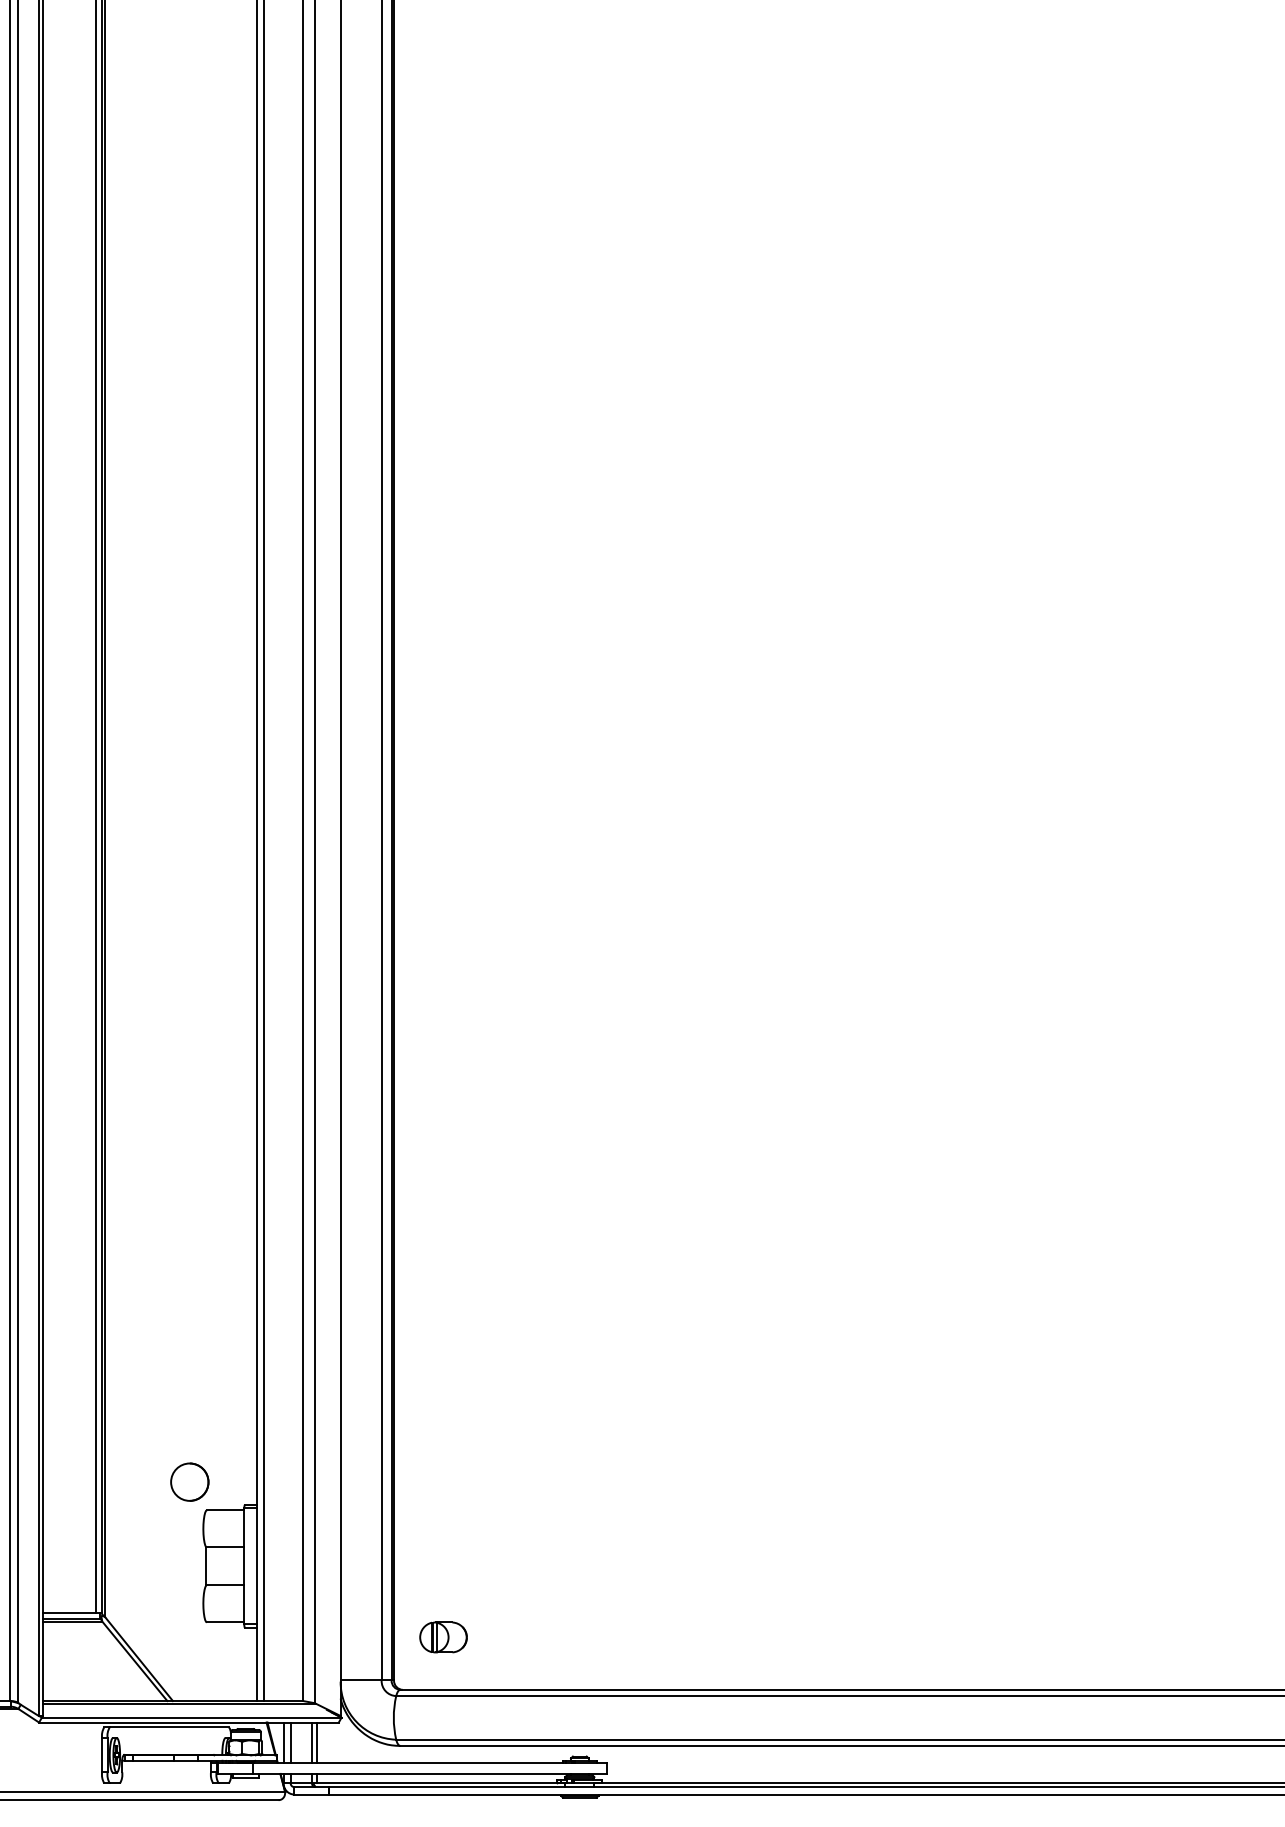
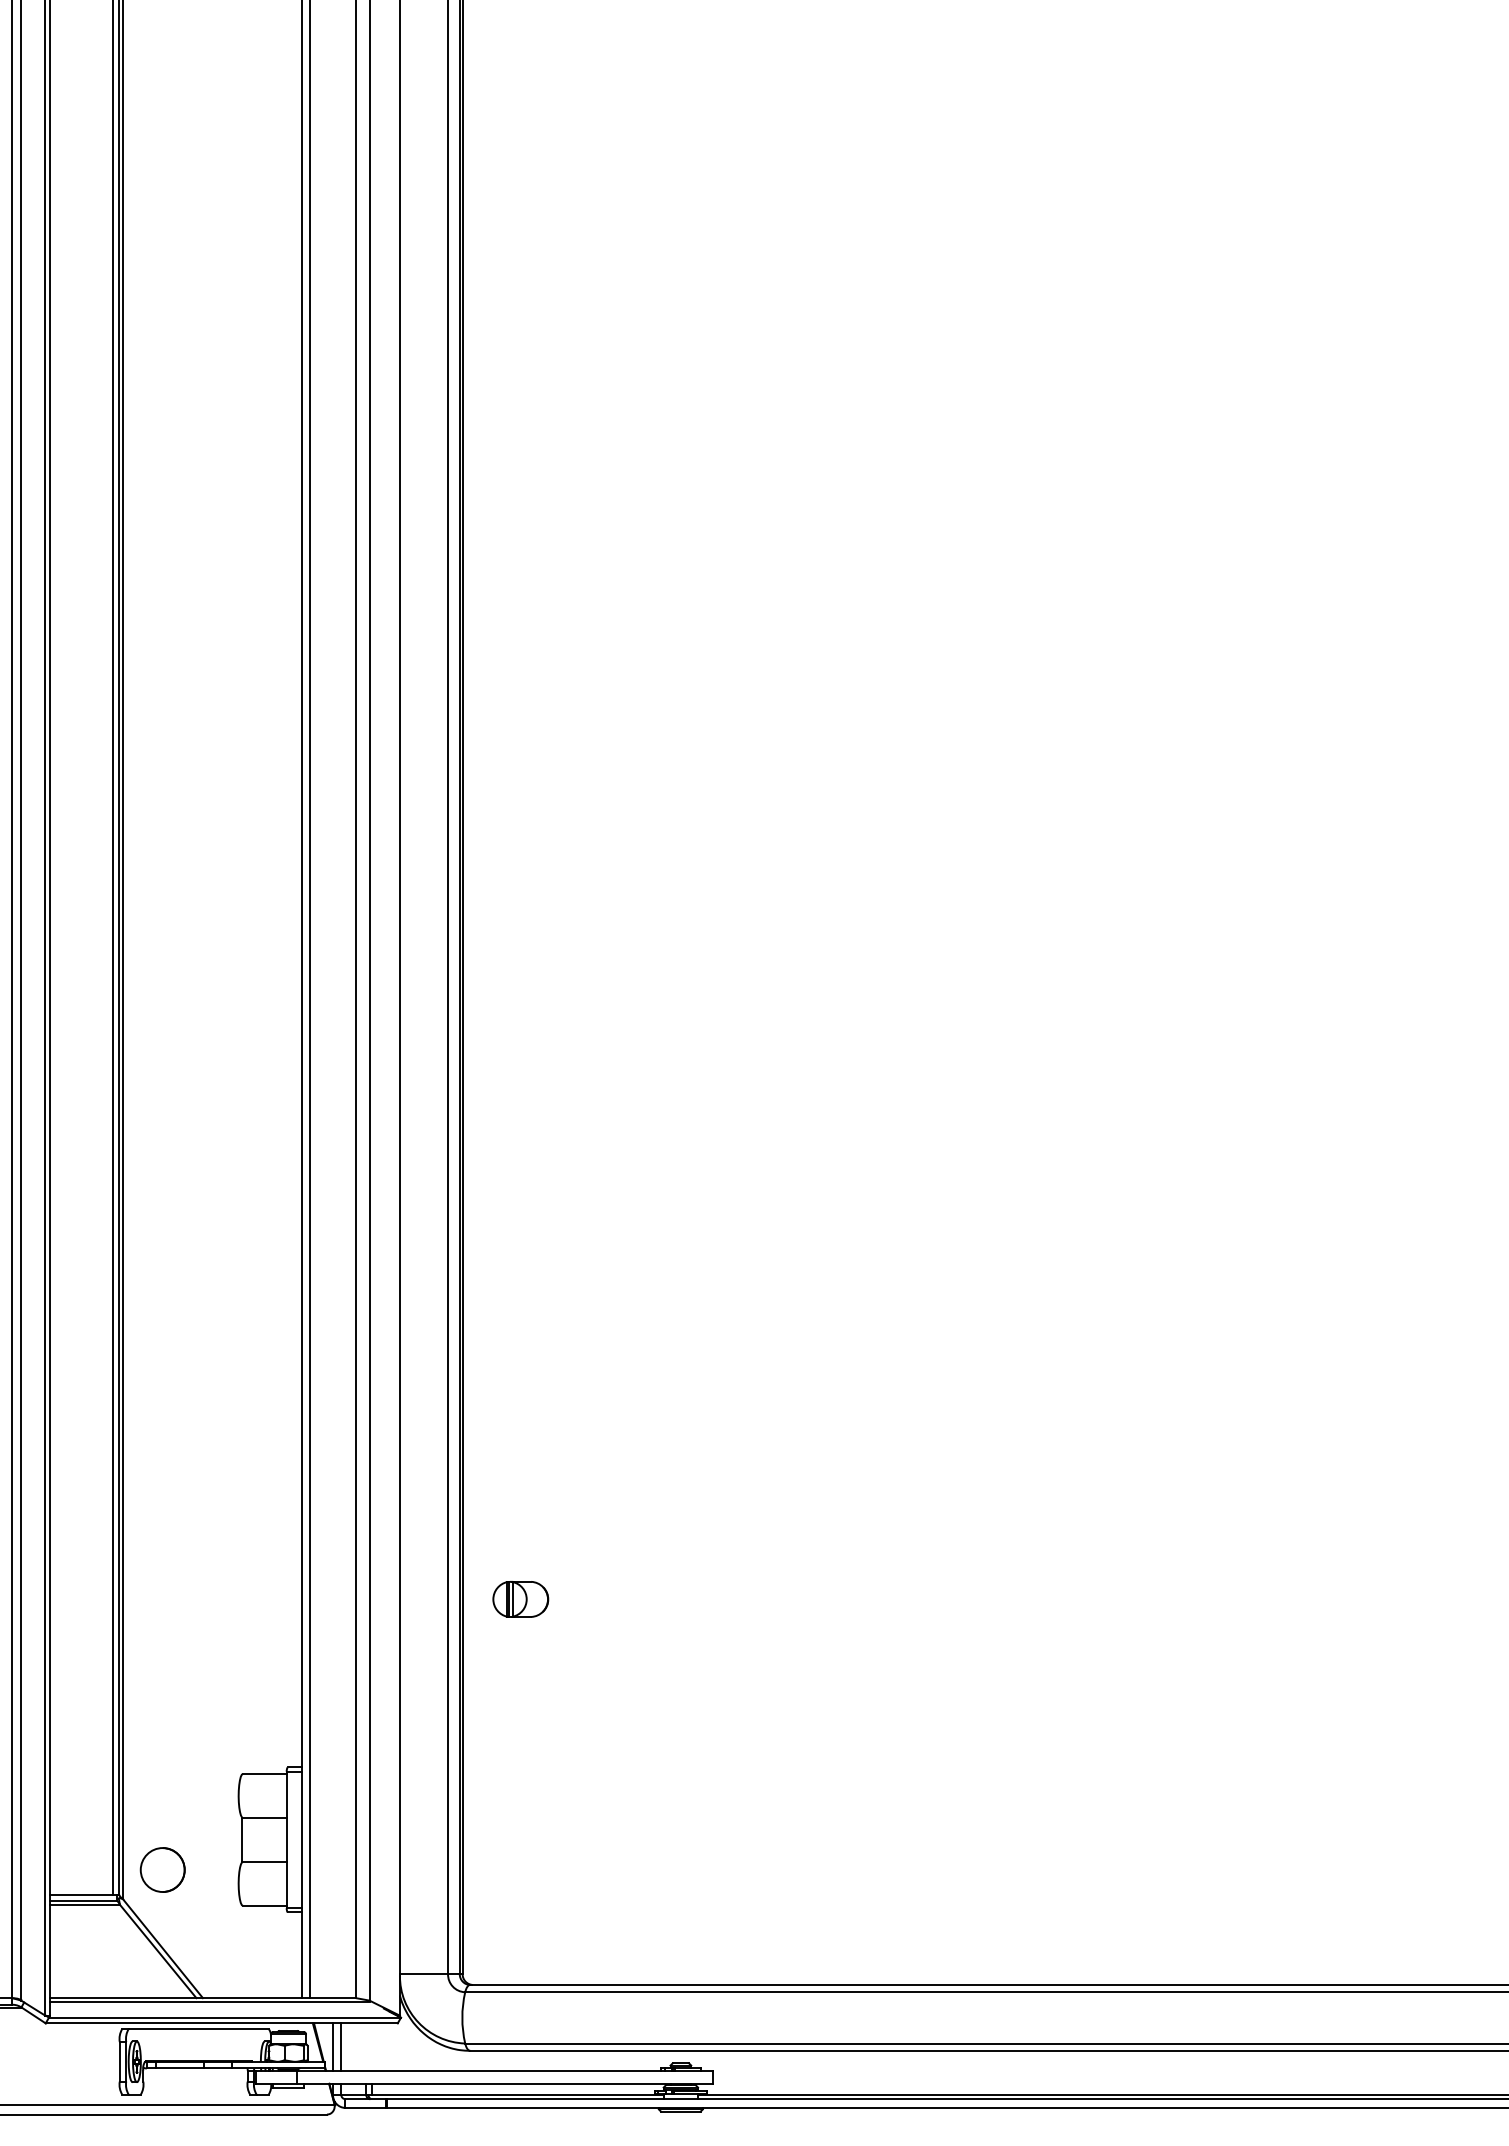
part: (189, 1481) -> (162, 1869), moved
part: (443, 1637) -> (520, 1599), moved
line: (312, 1742) -> (366, 2046), removed
line: (316, 1742) -> (371, 2046), removed

